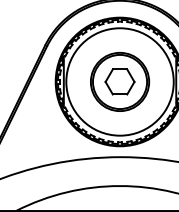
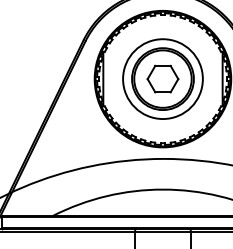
circle: (119, 82) -> (162, 79), size x0.7

